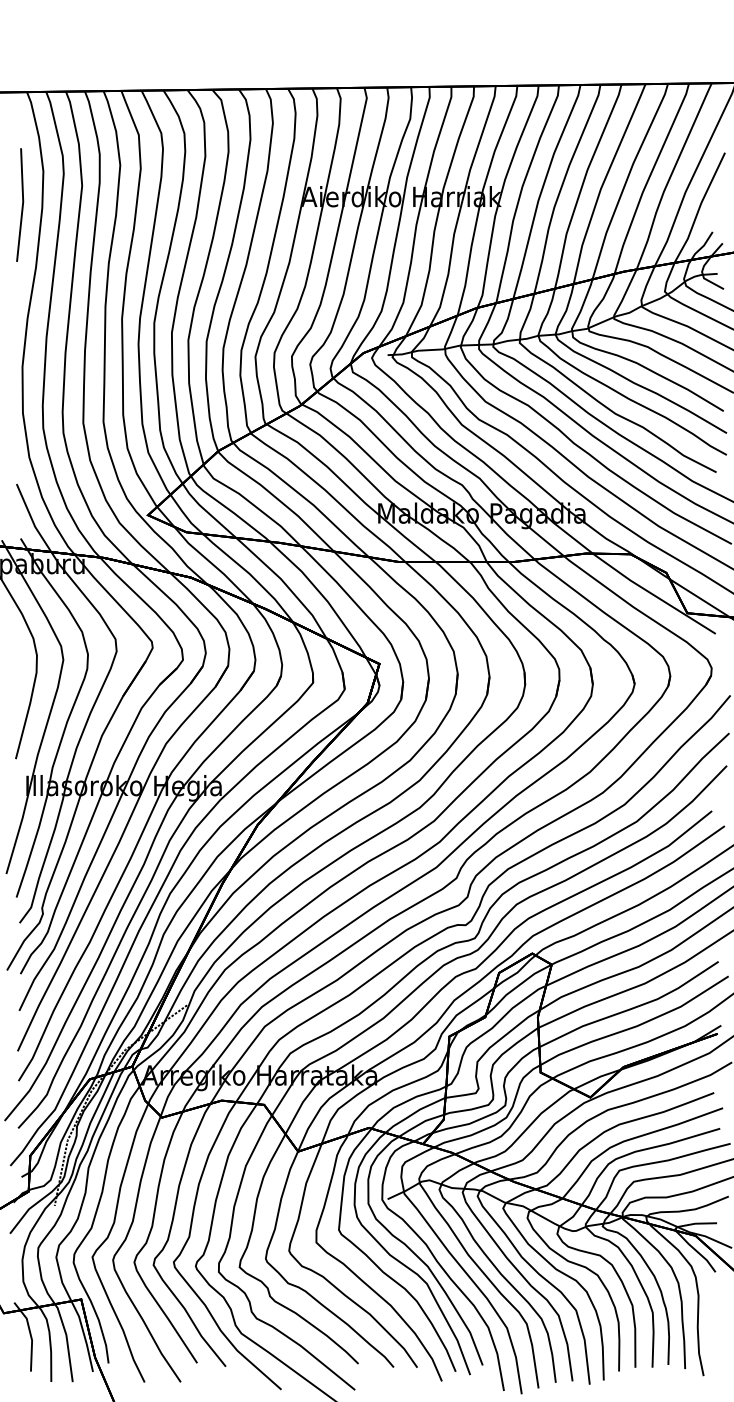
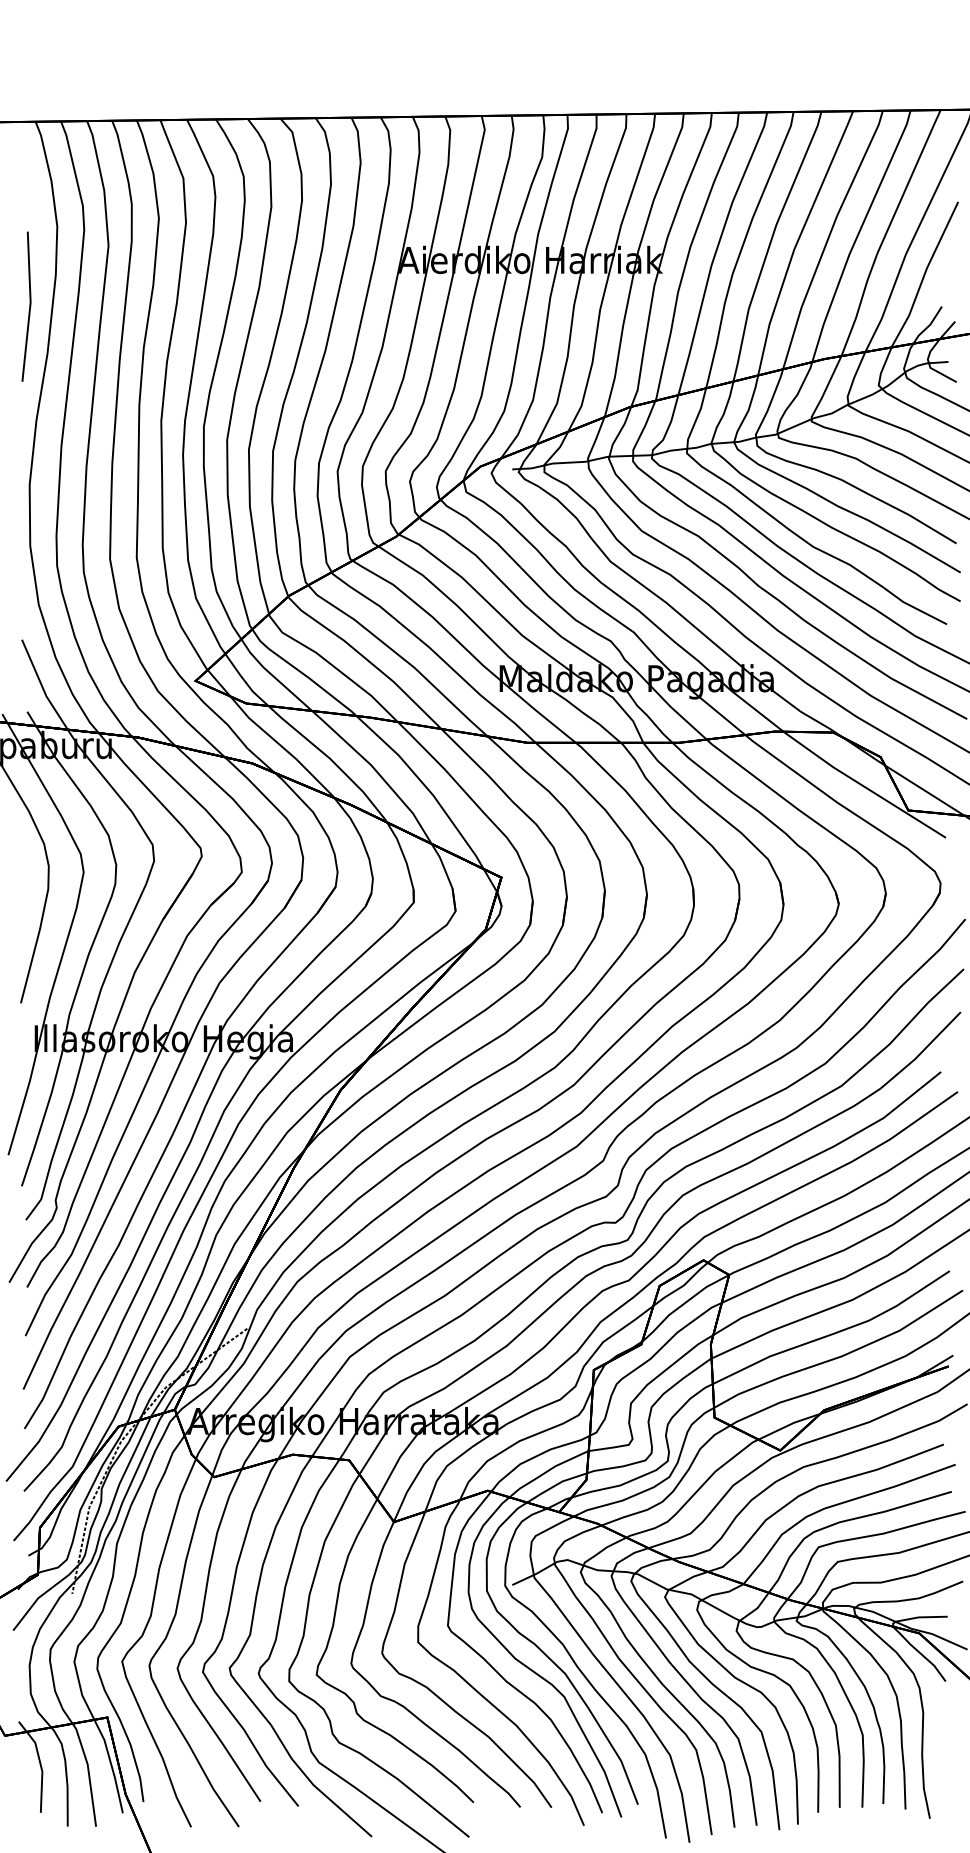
line: (22, 204) -> (29, 305), moved

